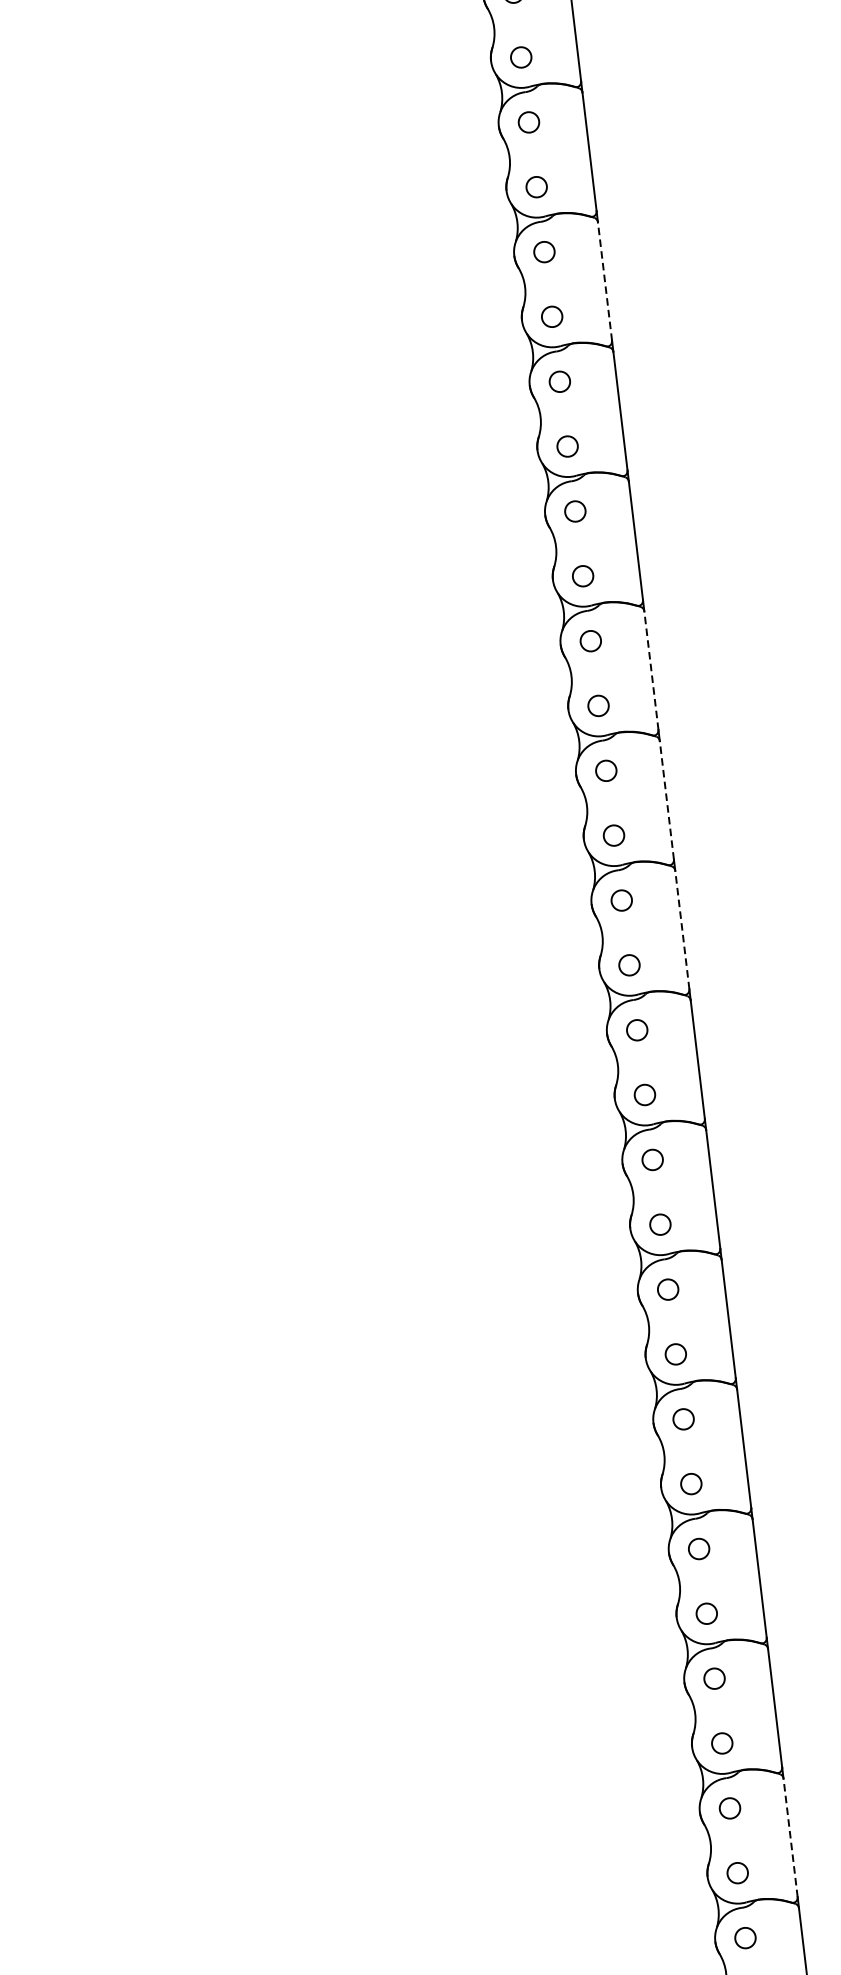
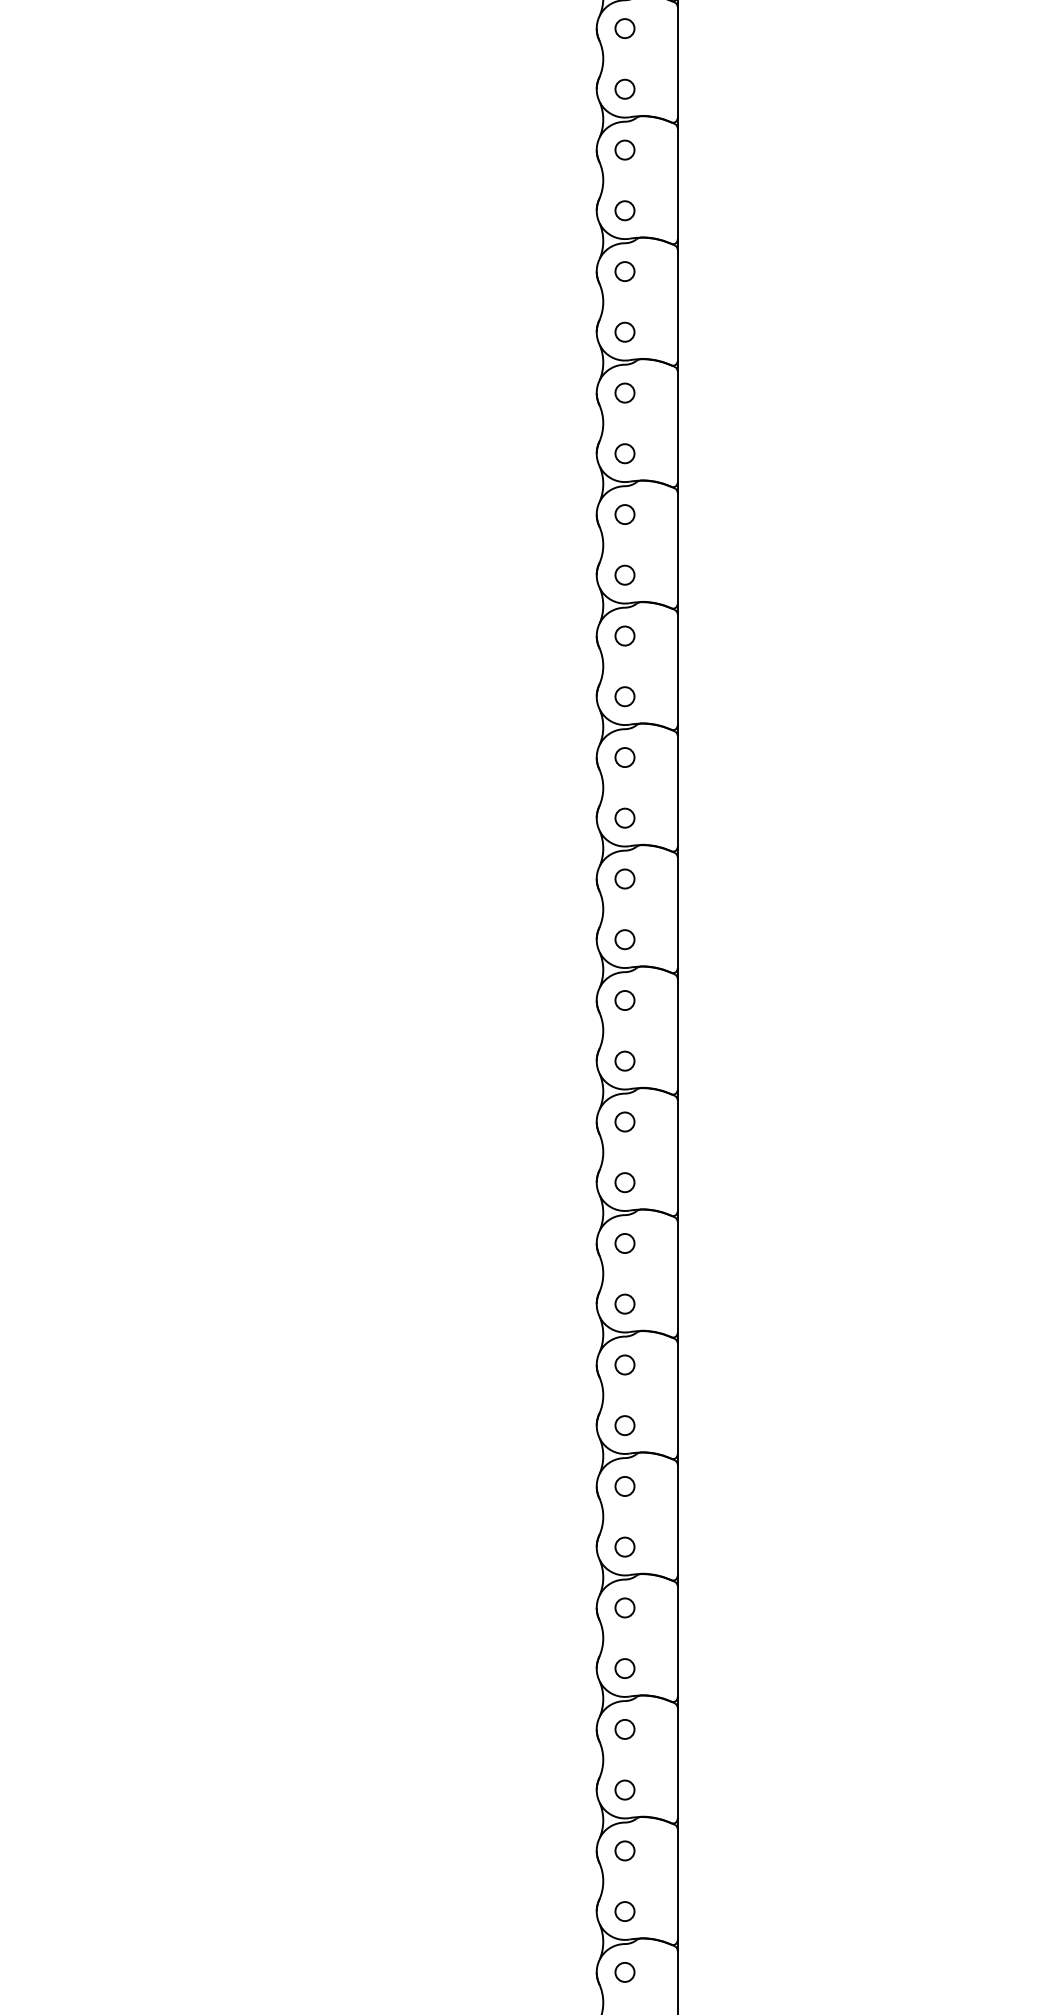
line: (604, 281) -> (677, 426), dashed -> solid
line: (651, 670) -> (677, 791), dashed -> solid
line: (666, 799) -> (677, 912), dashed -> solid
line: (682, 930) -> (677, 1034), dashed -> solid
line: (790, 1837) -> (677, 1884), dashed -> solid

